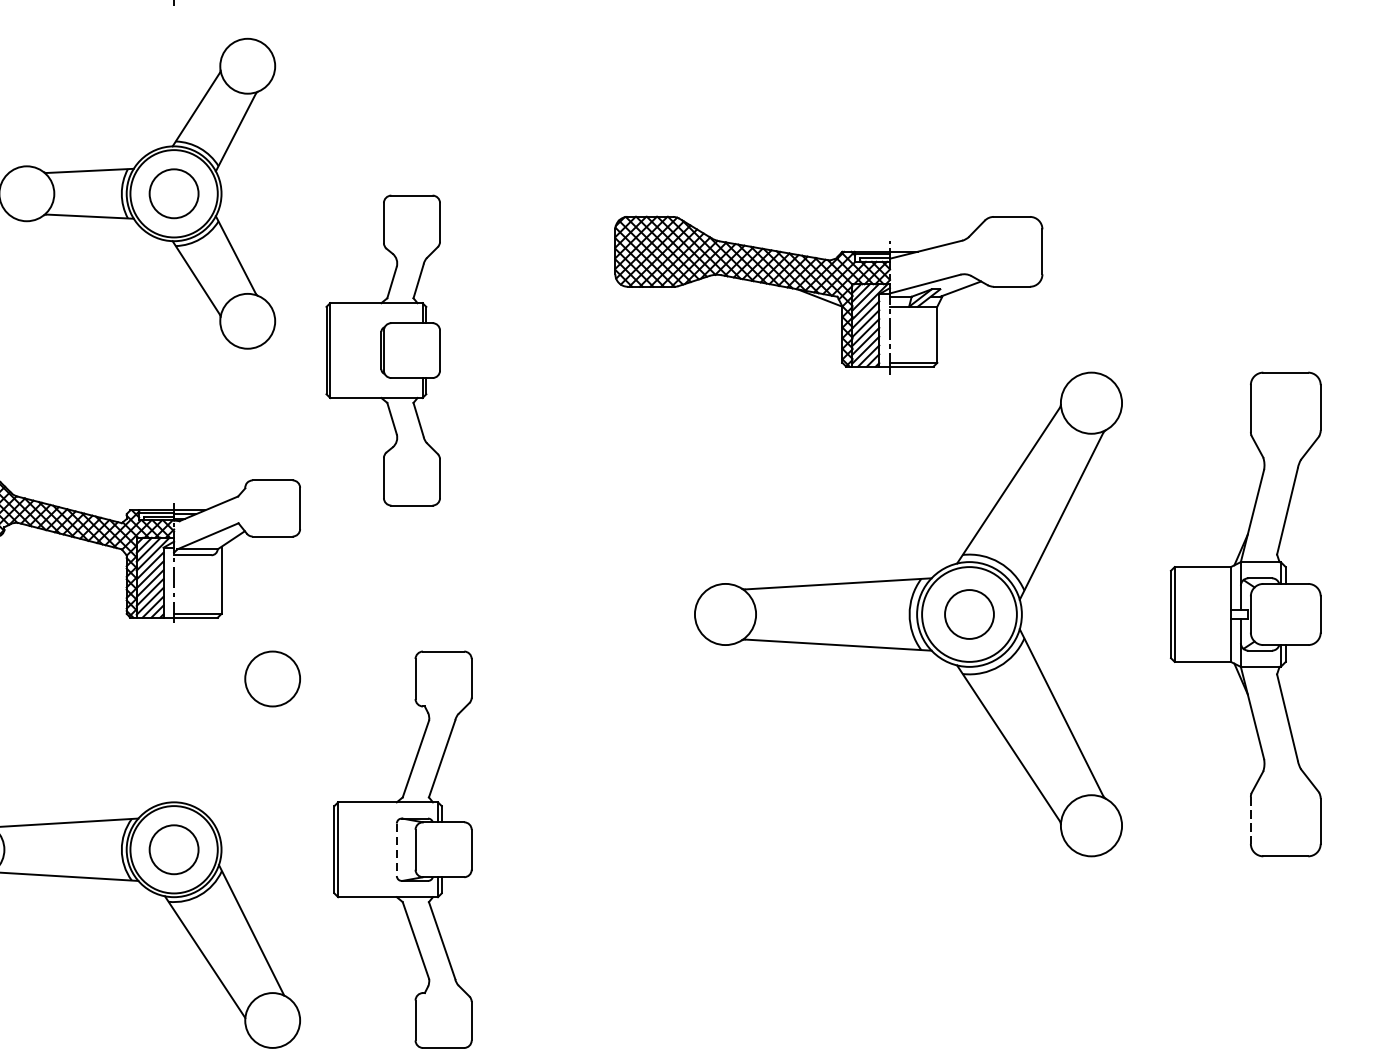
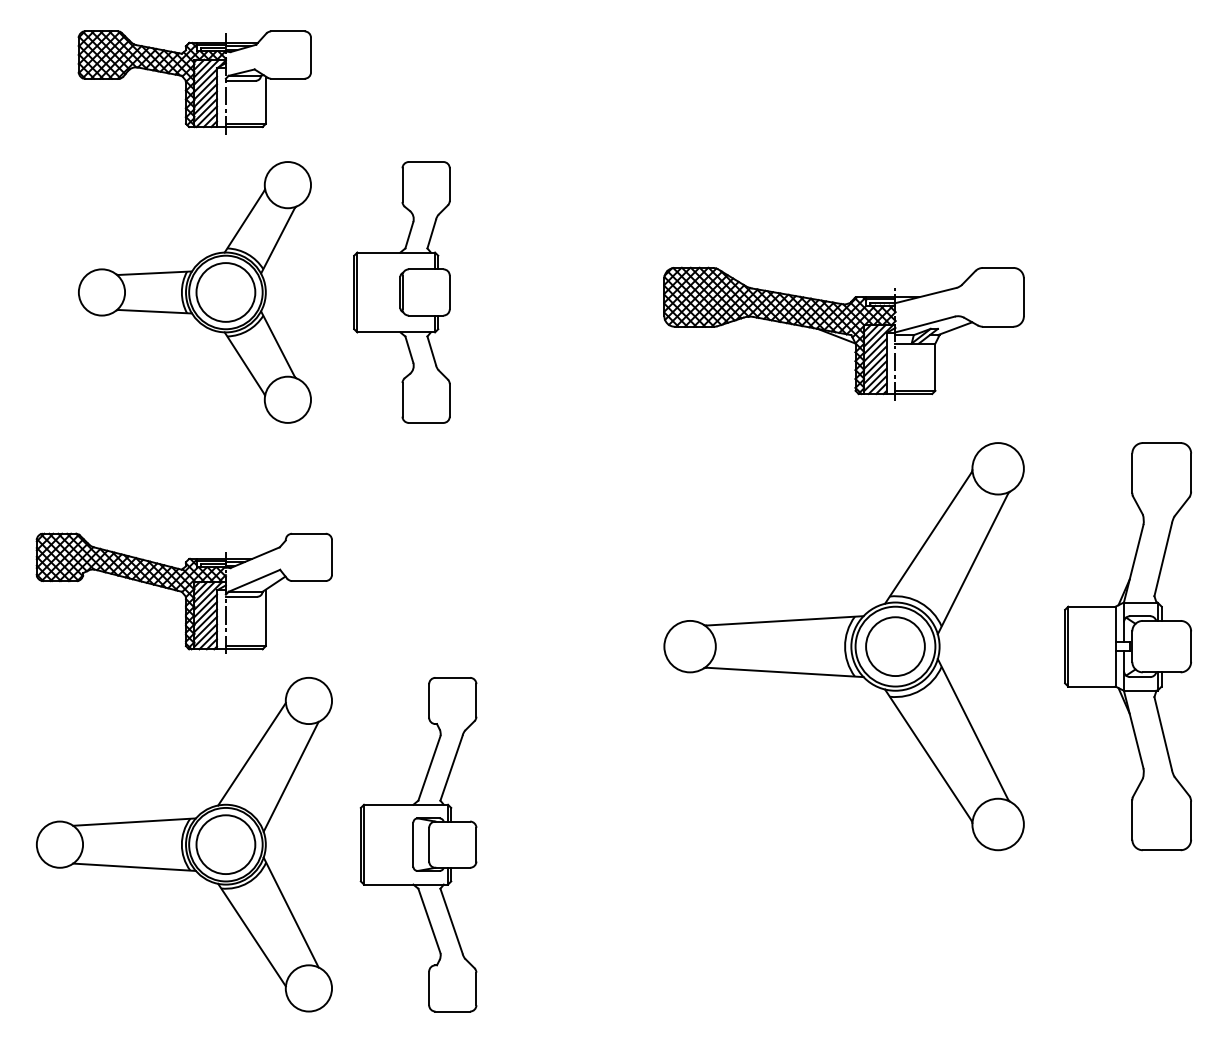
circle: (173, 193) -> (225, 292), size x1.43
part: (828, 294) -> (843, 333), moved
part: (382, 350) -> (401, 292), moved
circle: (969, 614) -> (895, 646), size x1.43
line: (204, 742) -> (251, 754), added
line: (250, 768) -> (290, 776), added
line: (1251, 821) -> (1132, 820), dashed -> solid
circle: (173, 849) -> (225, 844), size x1.43
line: (396, 850) -> (413, 845), dashed -> solid

